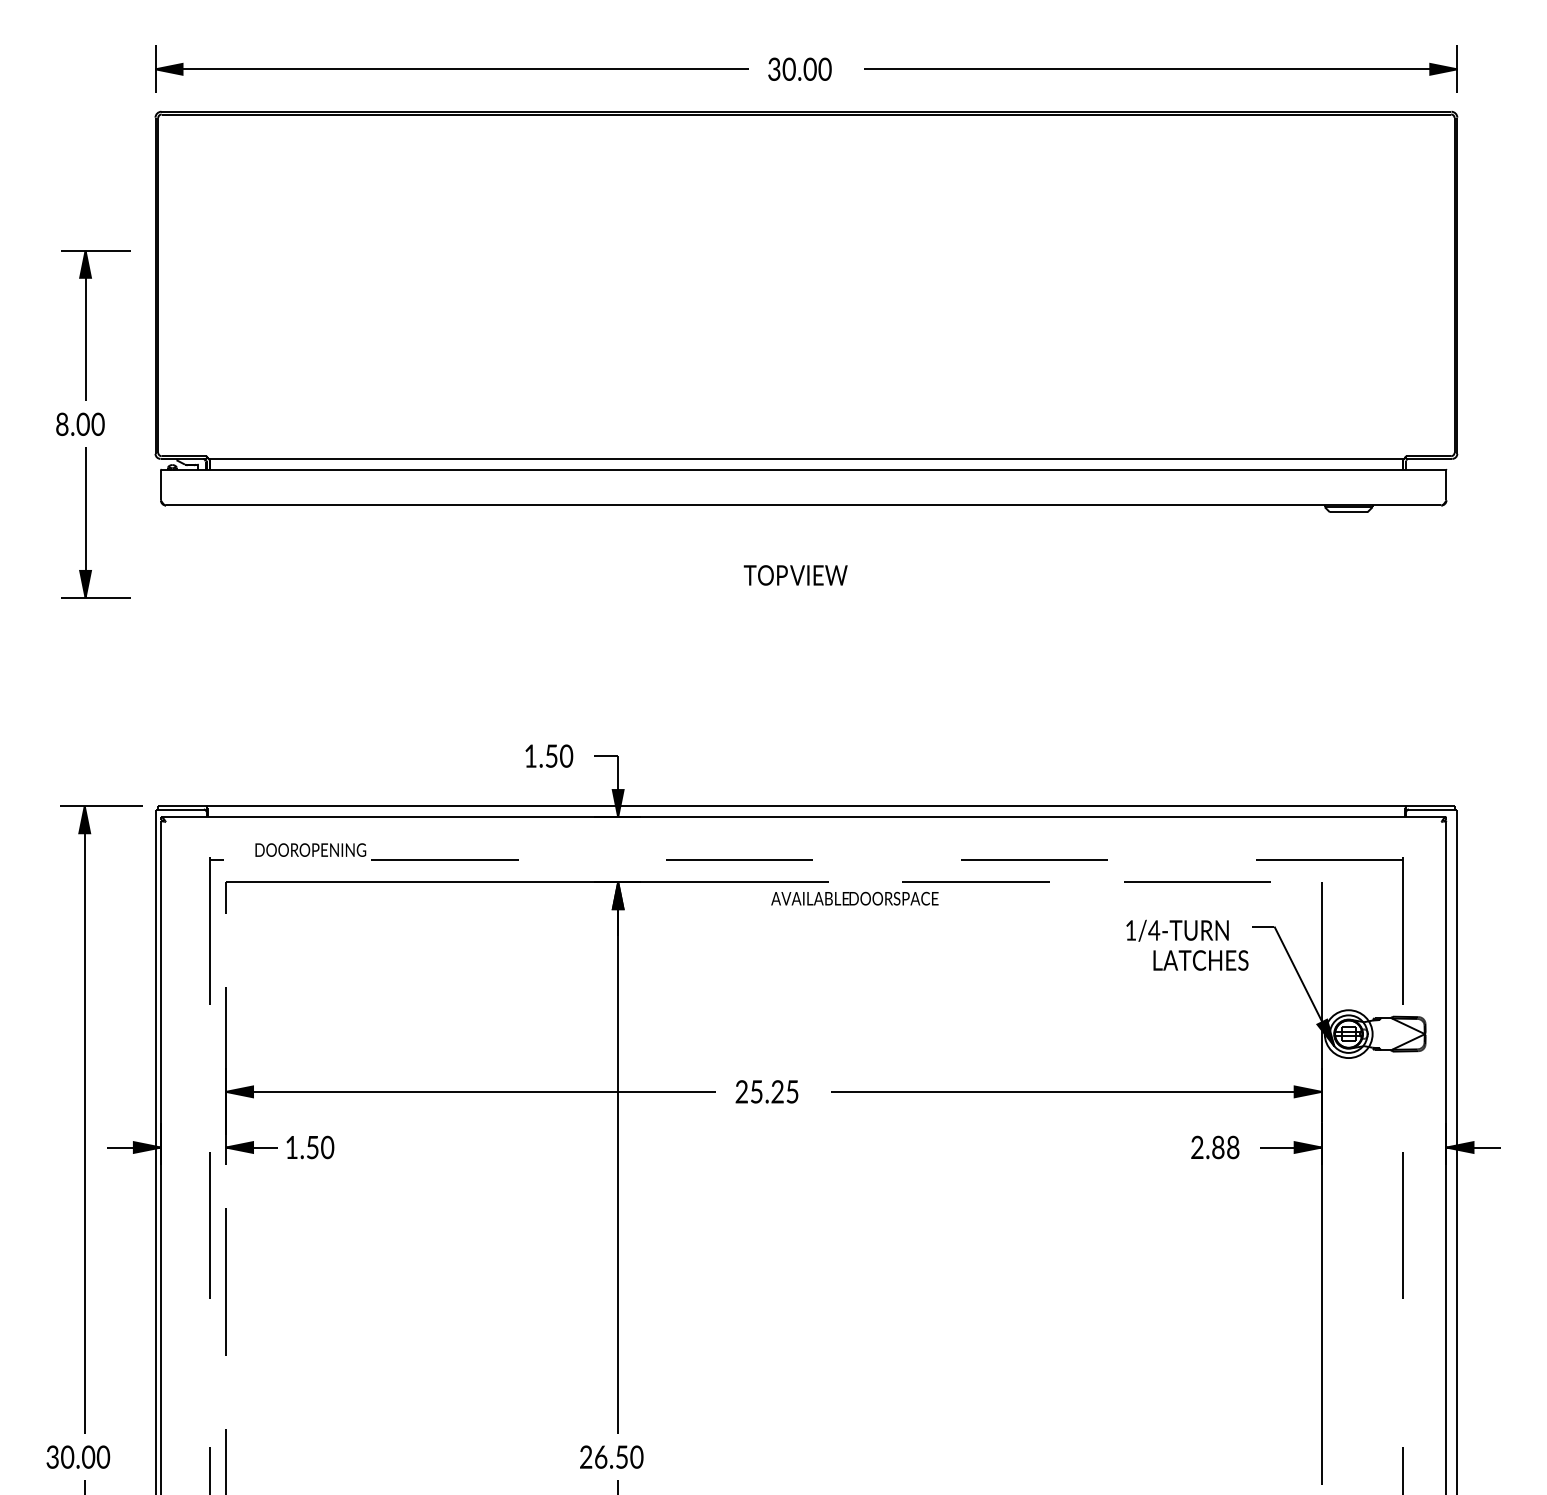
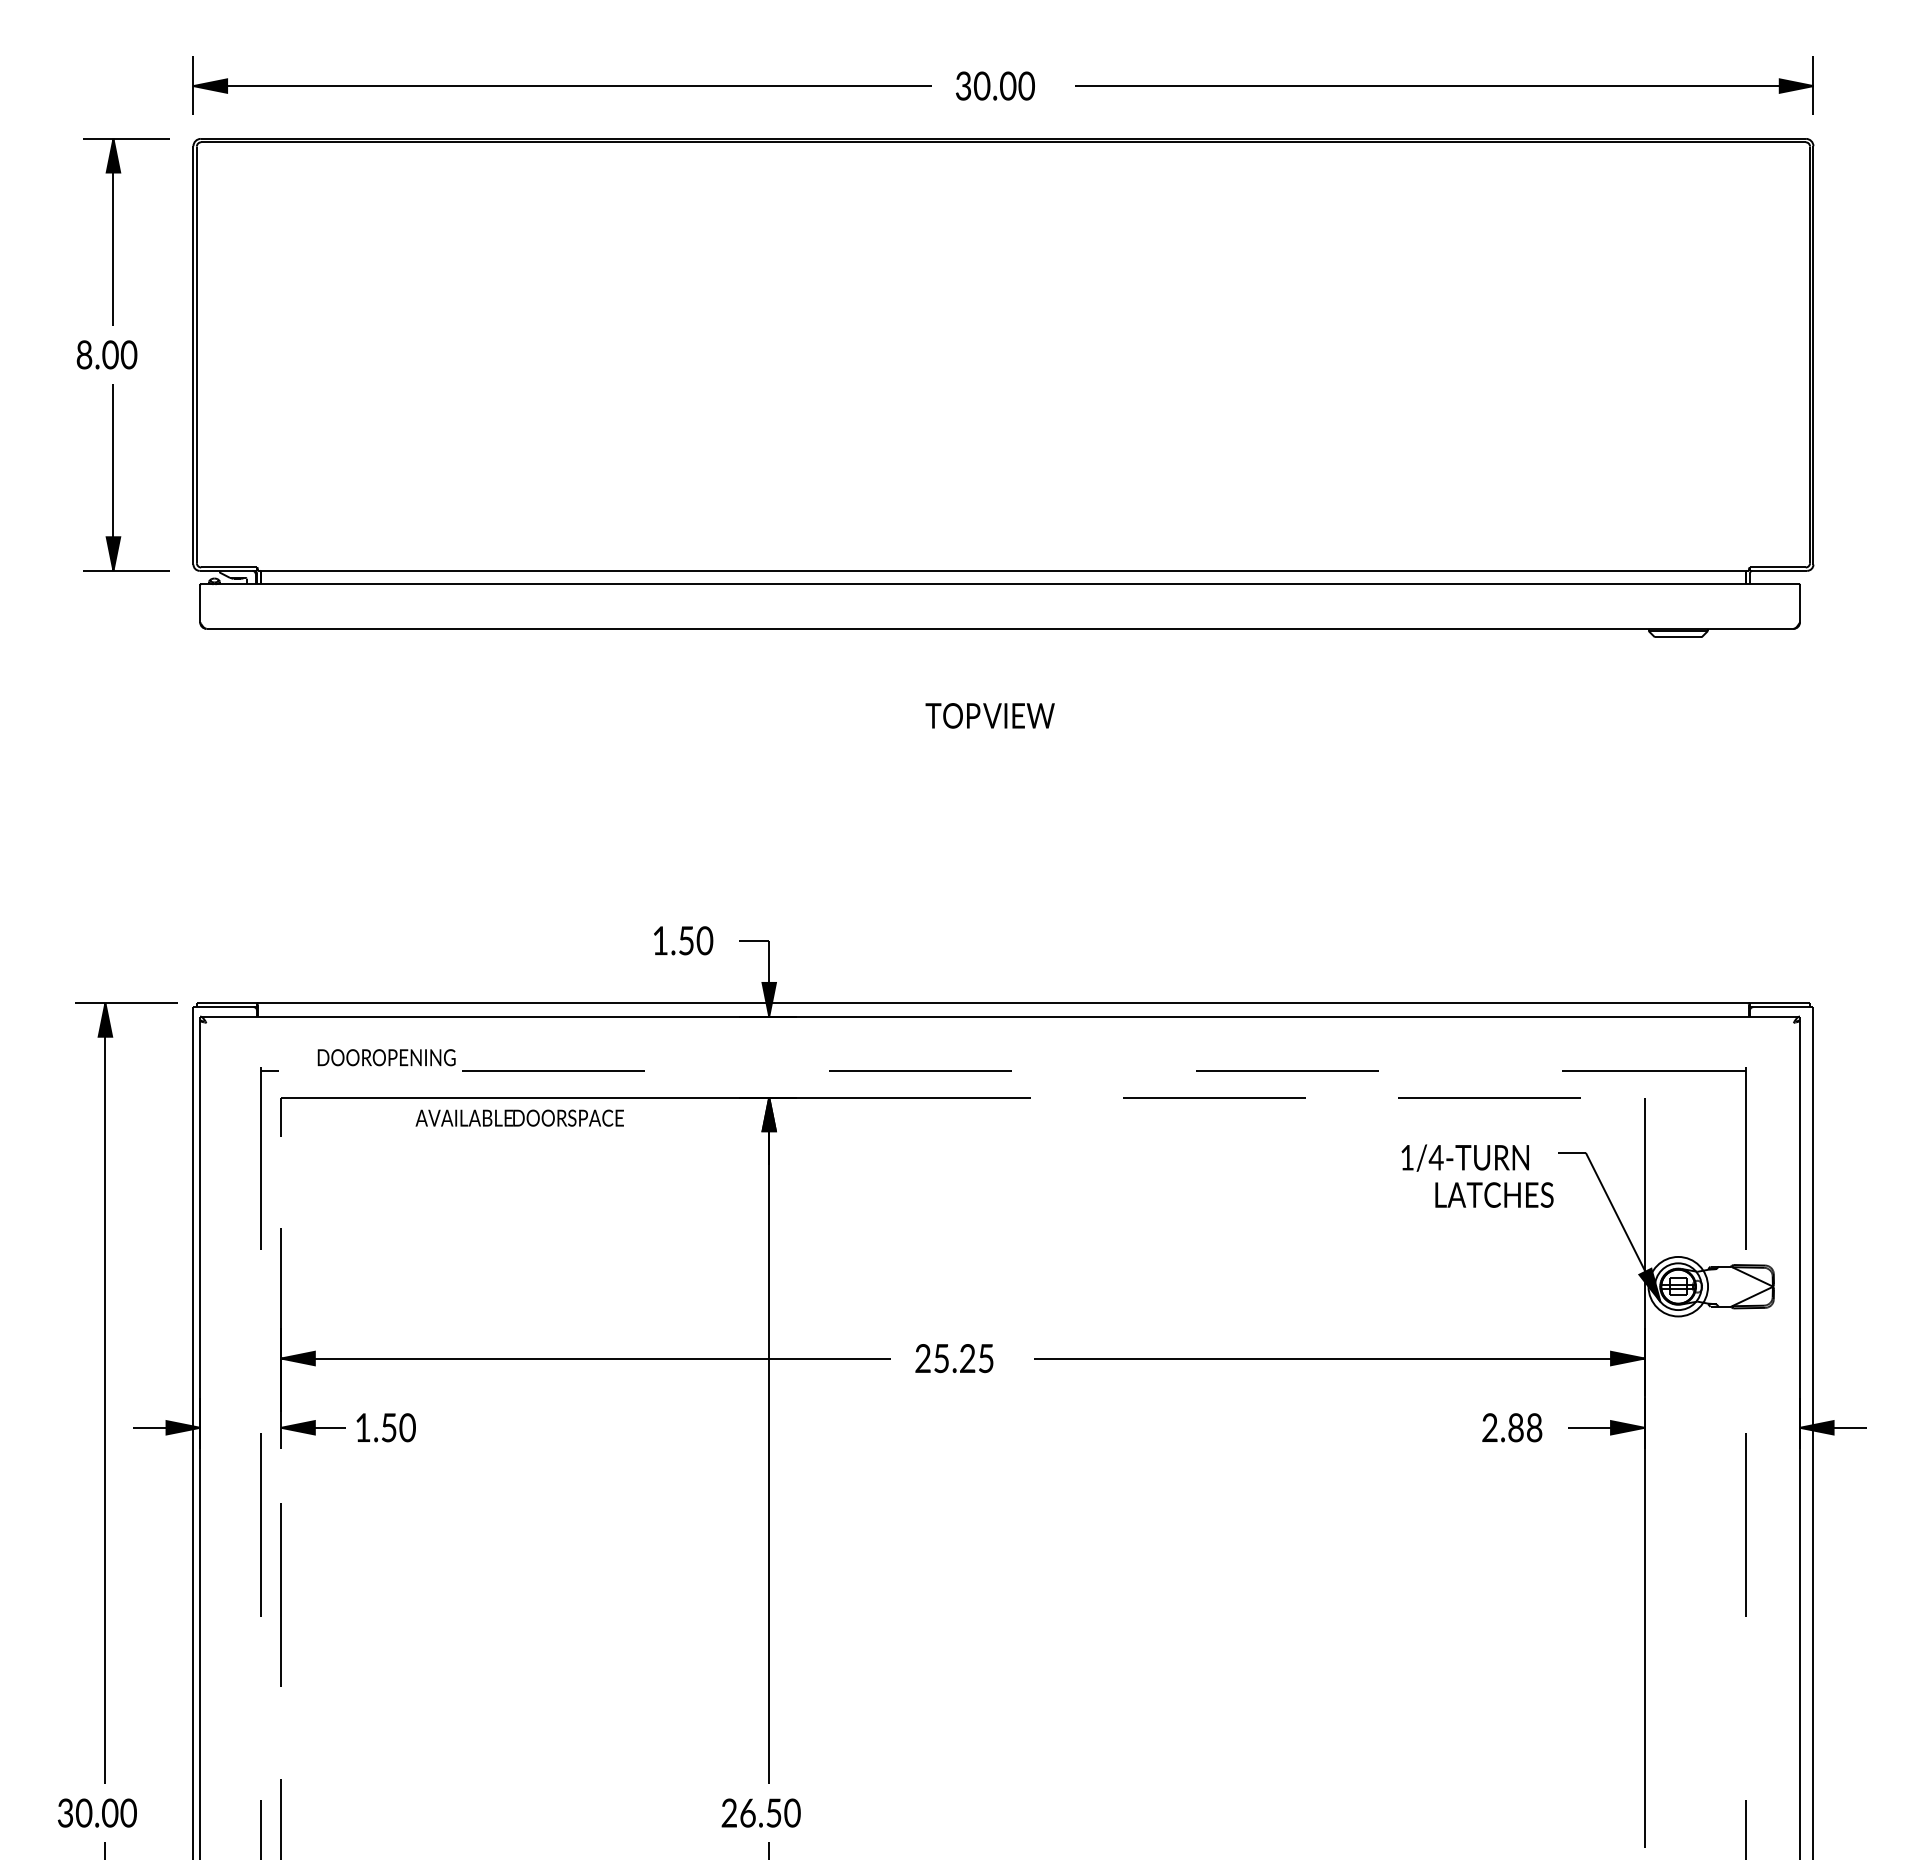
part: (92, 424) -> (122, 354), moved
text: (854, 898) -> (519, 1117), moved

